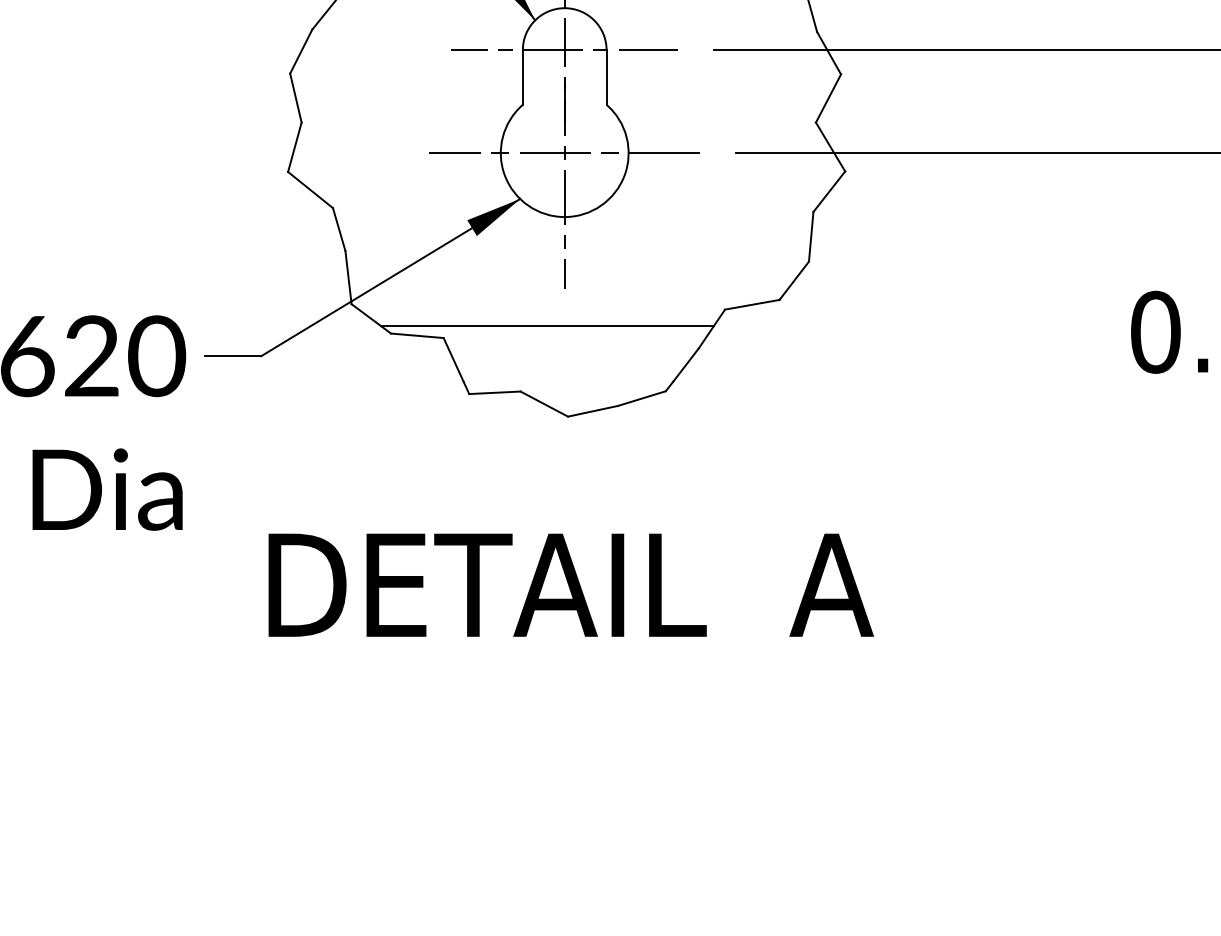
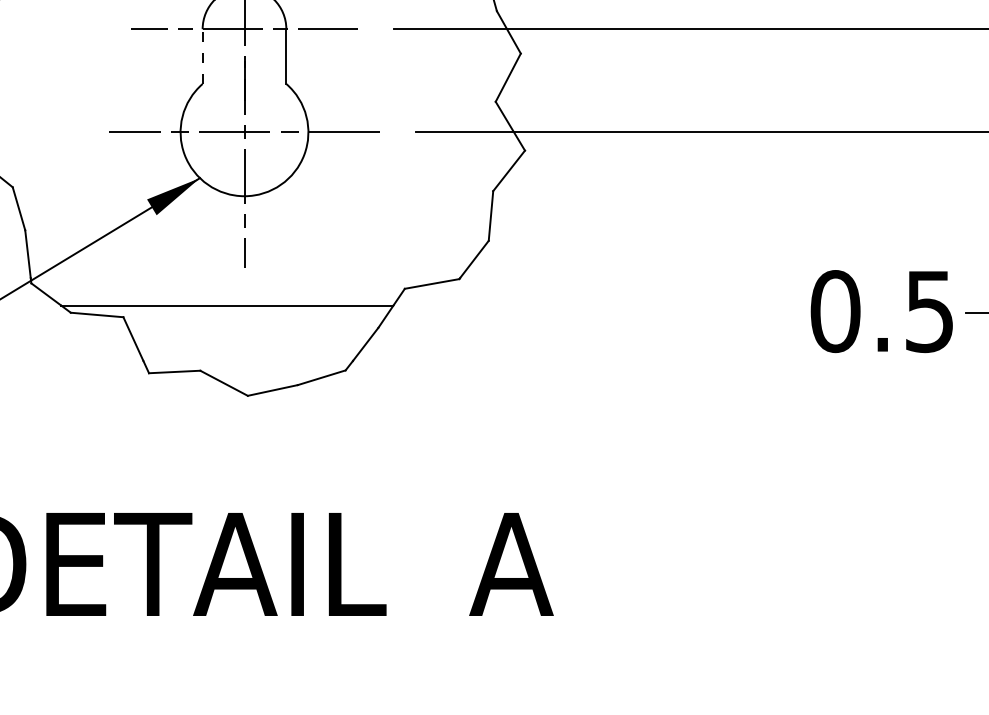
line: (522, 76) -> (202, 55), solid -> dashed

